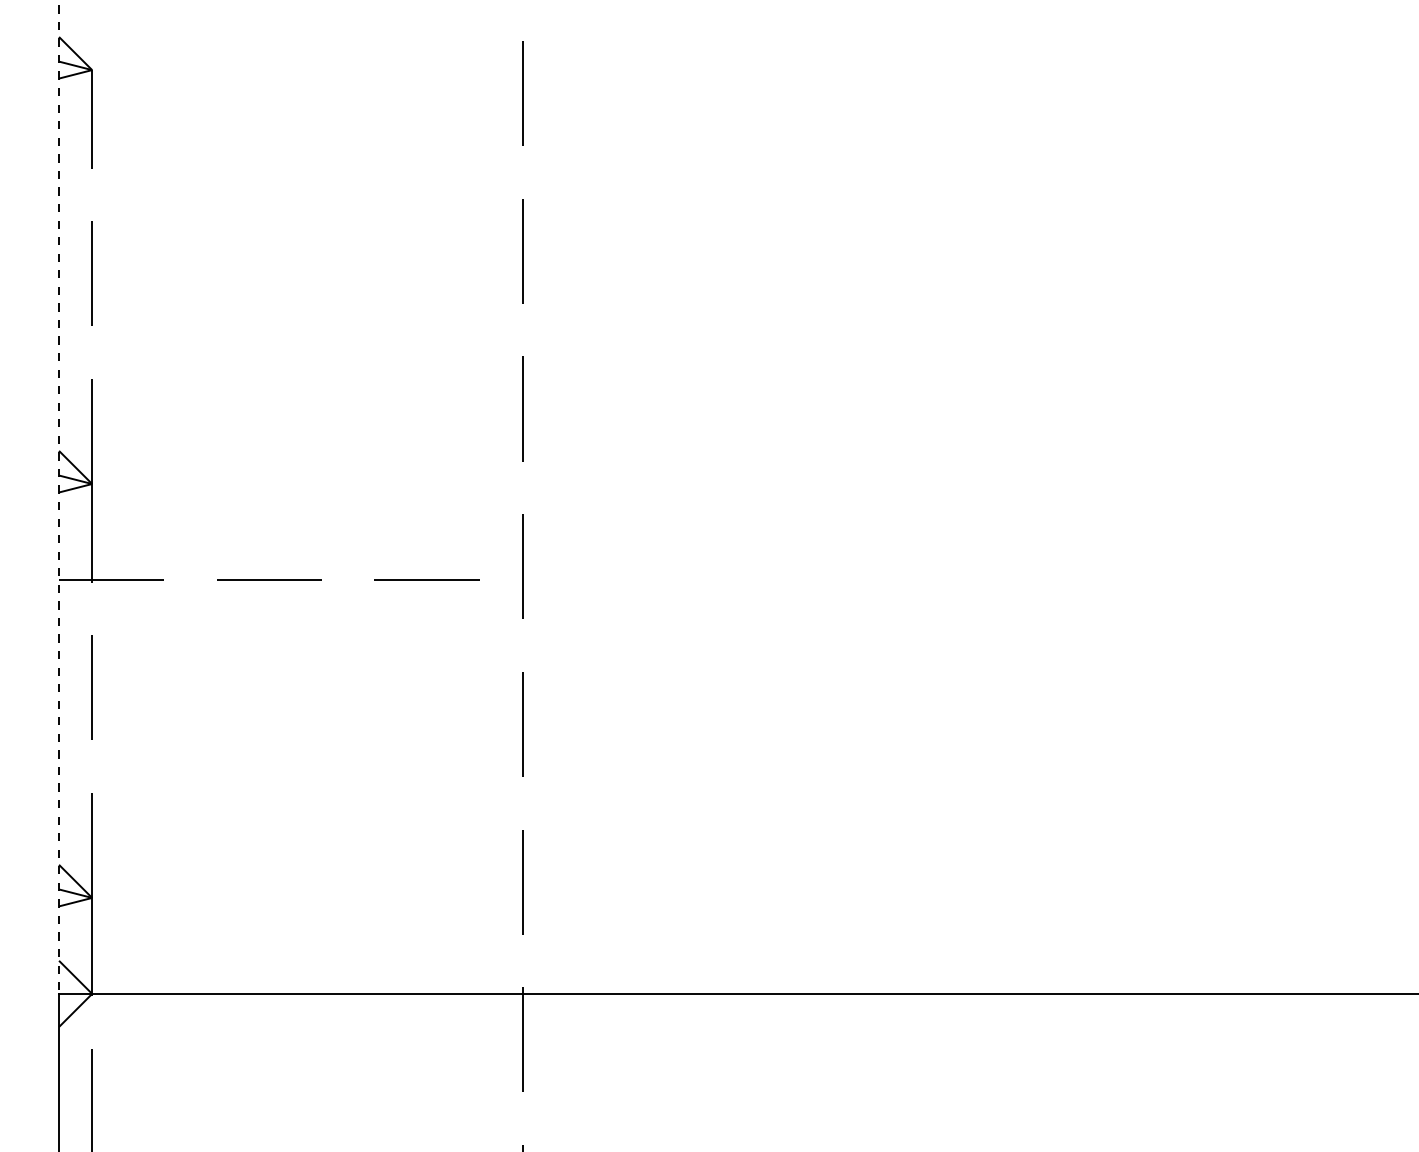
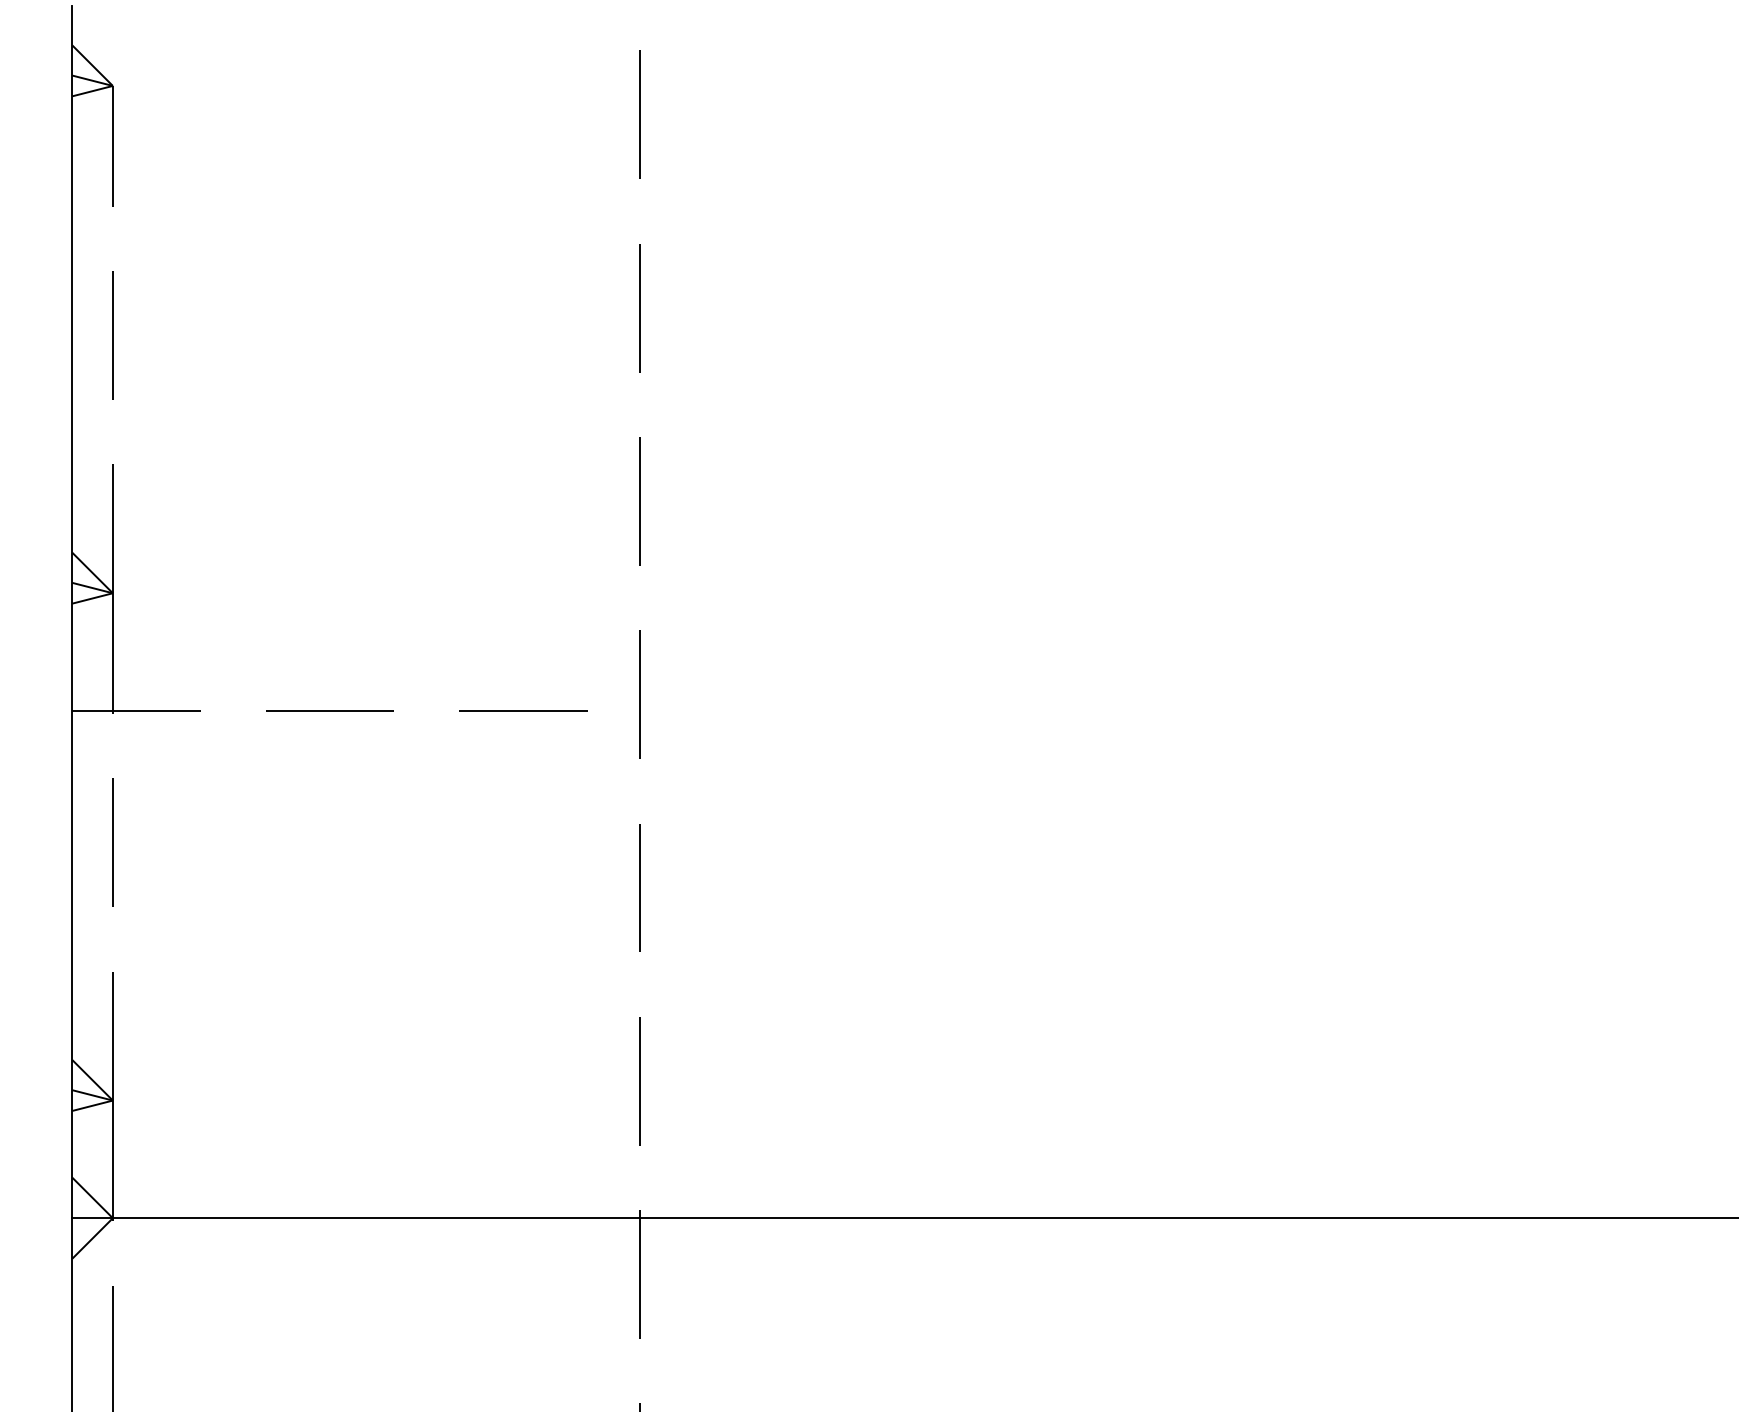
line: (59, 499) -> (72, 612), dashed -> solid

